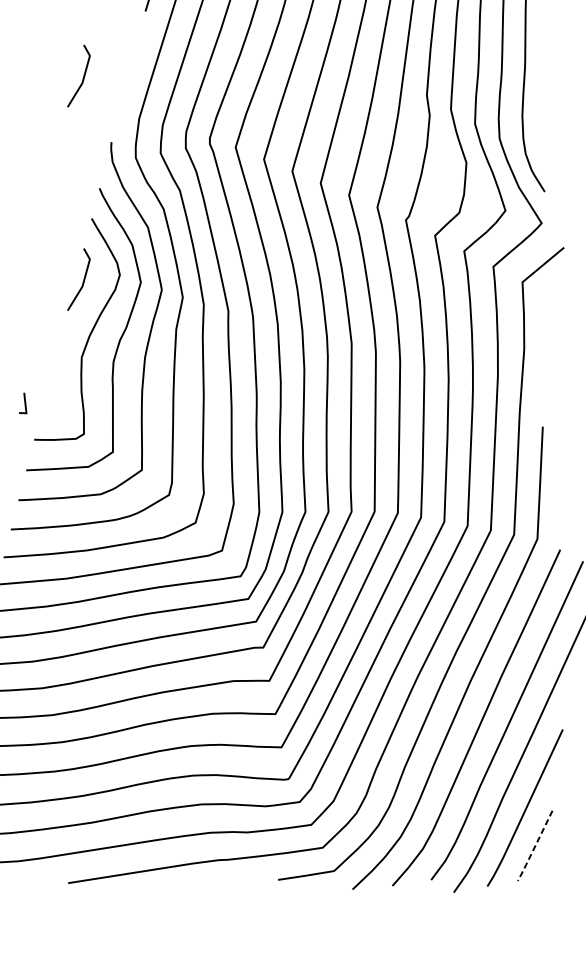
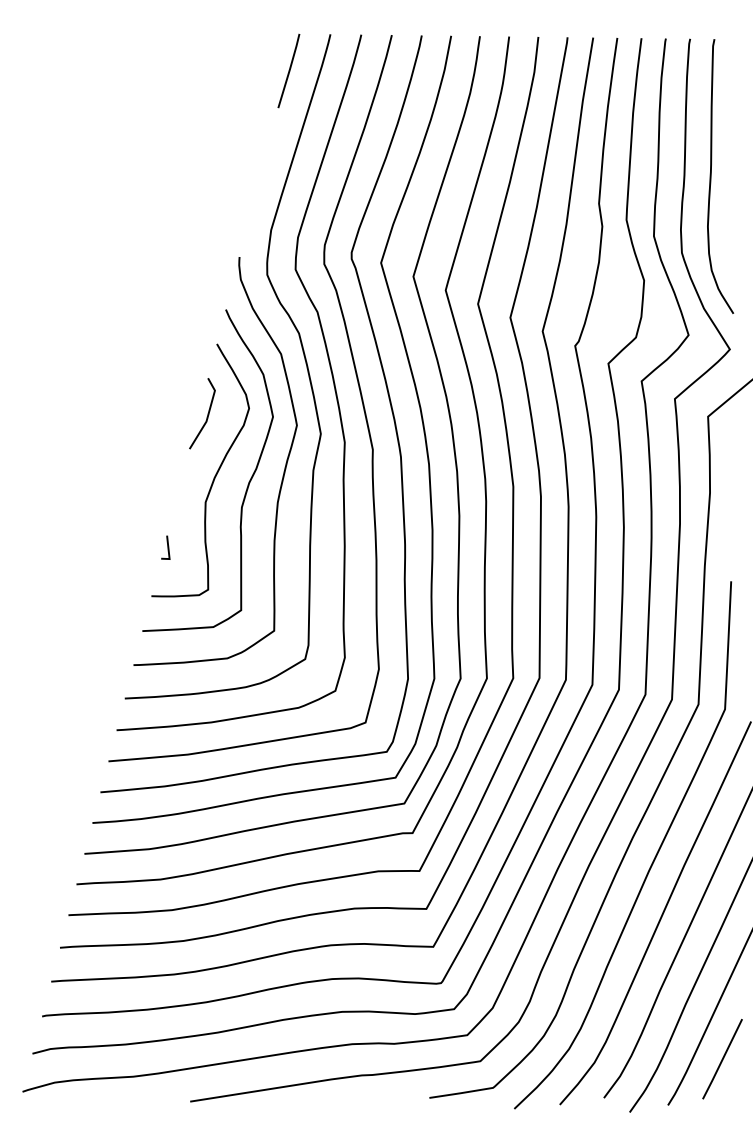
curve: (83, 75) -> (207, 181), removed
line: (24, 403) -> (167, 547), moved
line: (535, 847) -> (722, 1060), dashed -> solid

